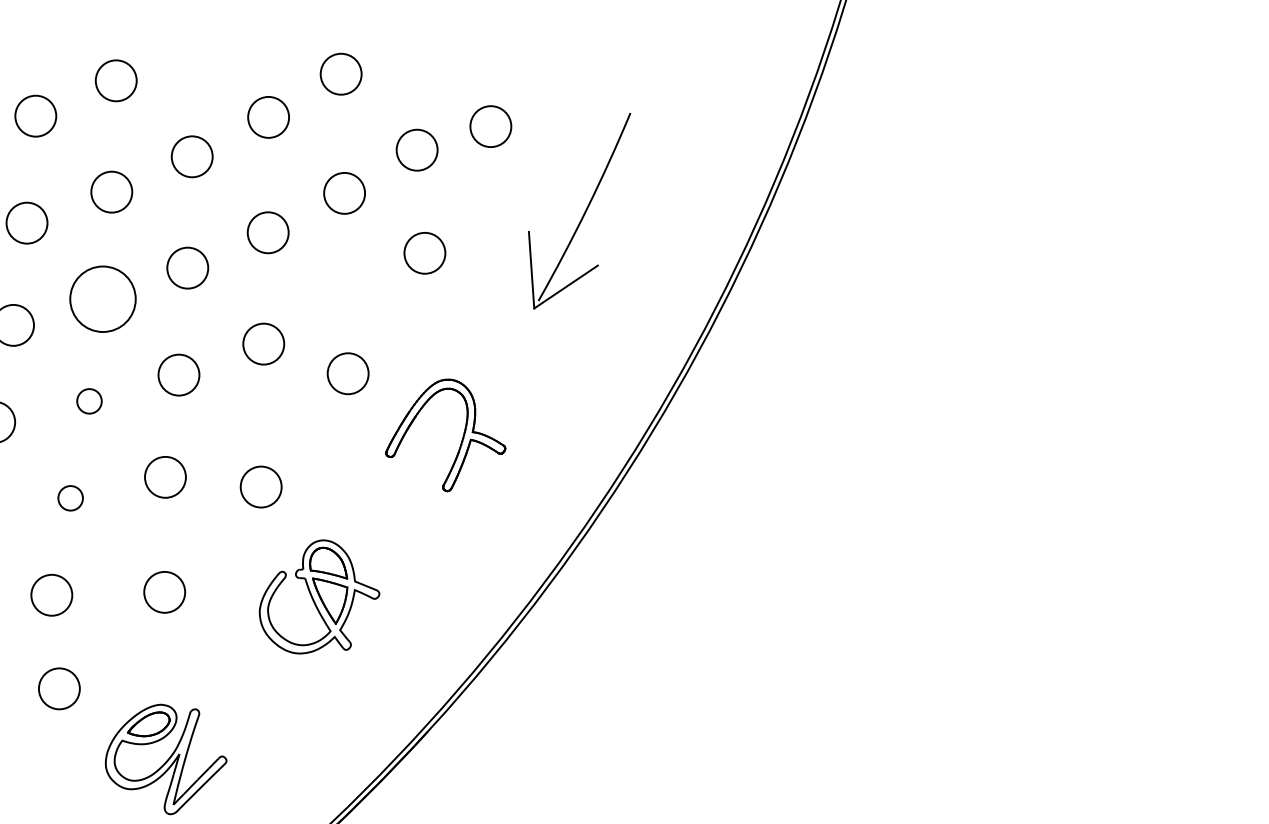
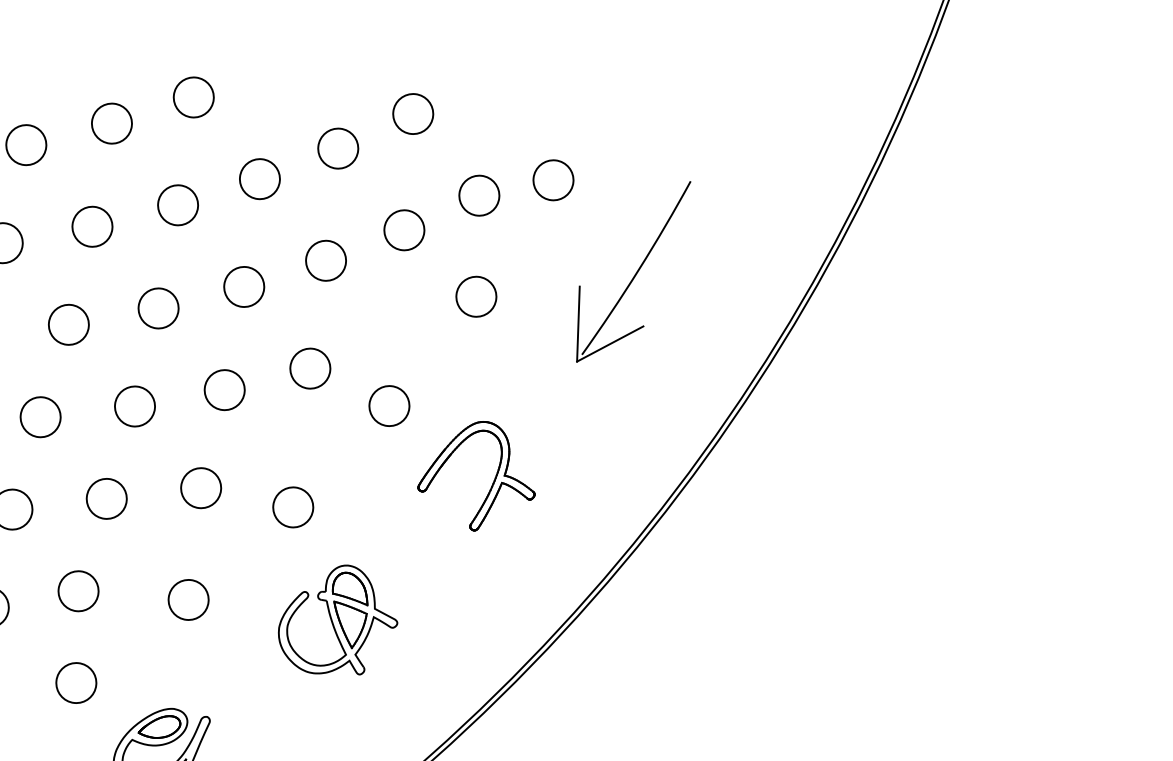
circle: (102, 298) -> (158, 307), size x0.62
circle: (89, 400) -> (135, 405), size x1.67
circle: (70, 497) -> (106, 498), size x1.67

